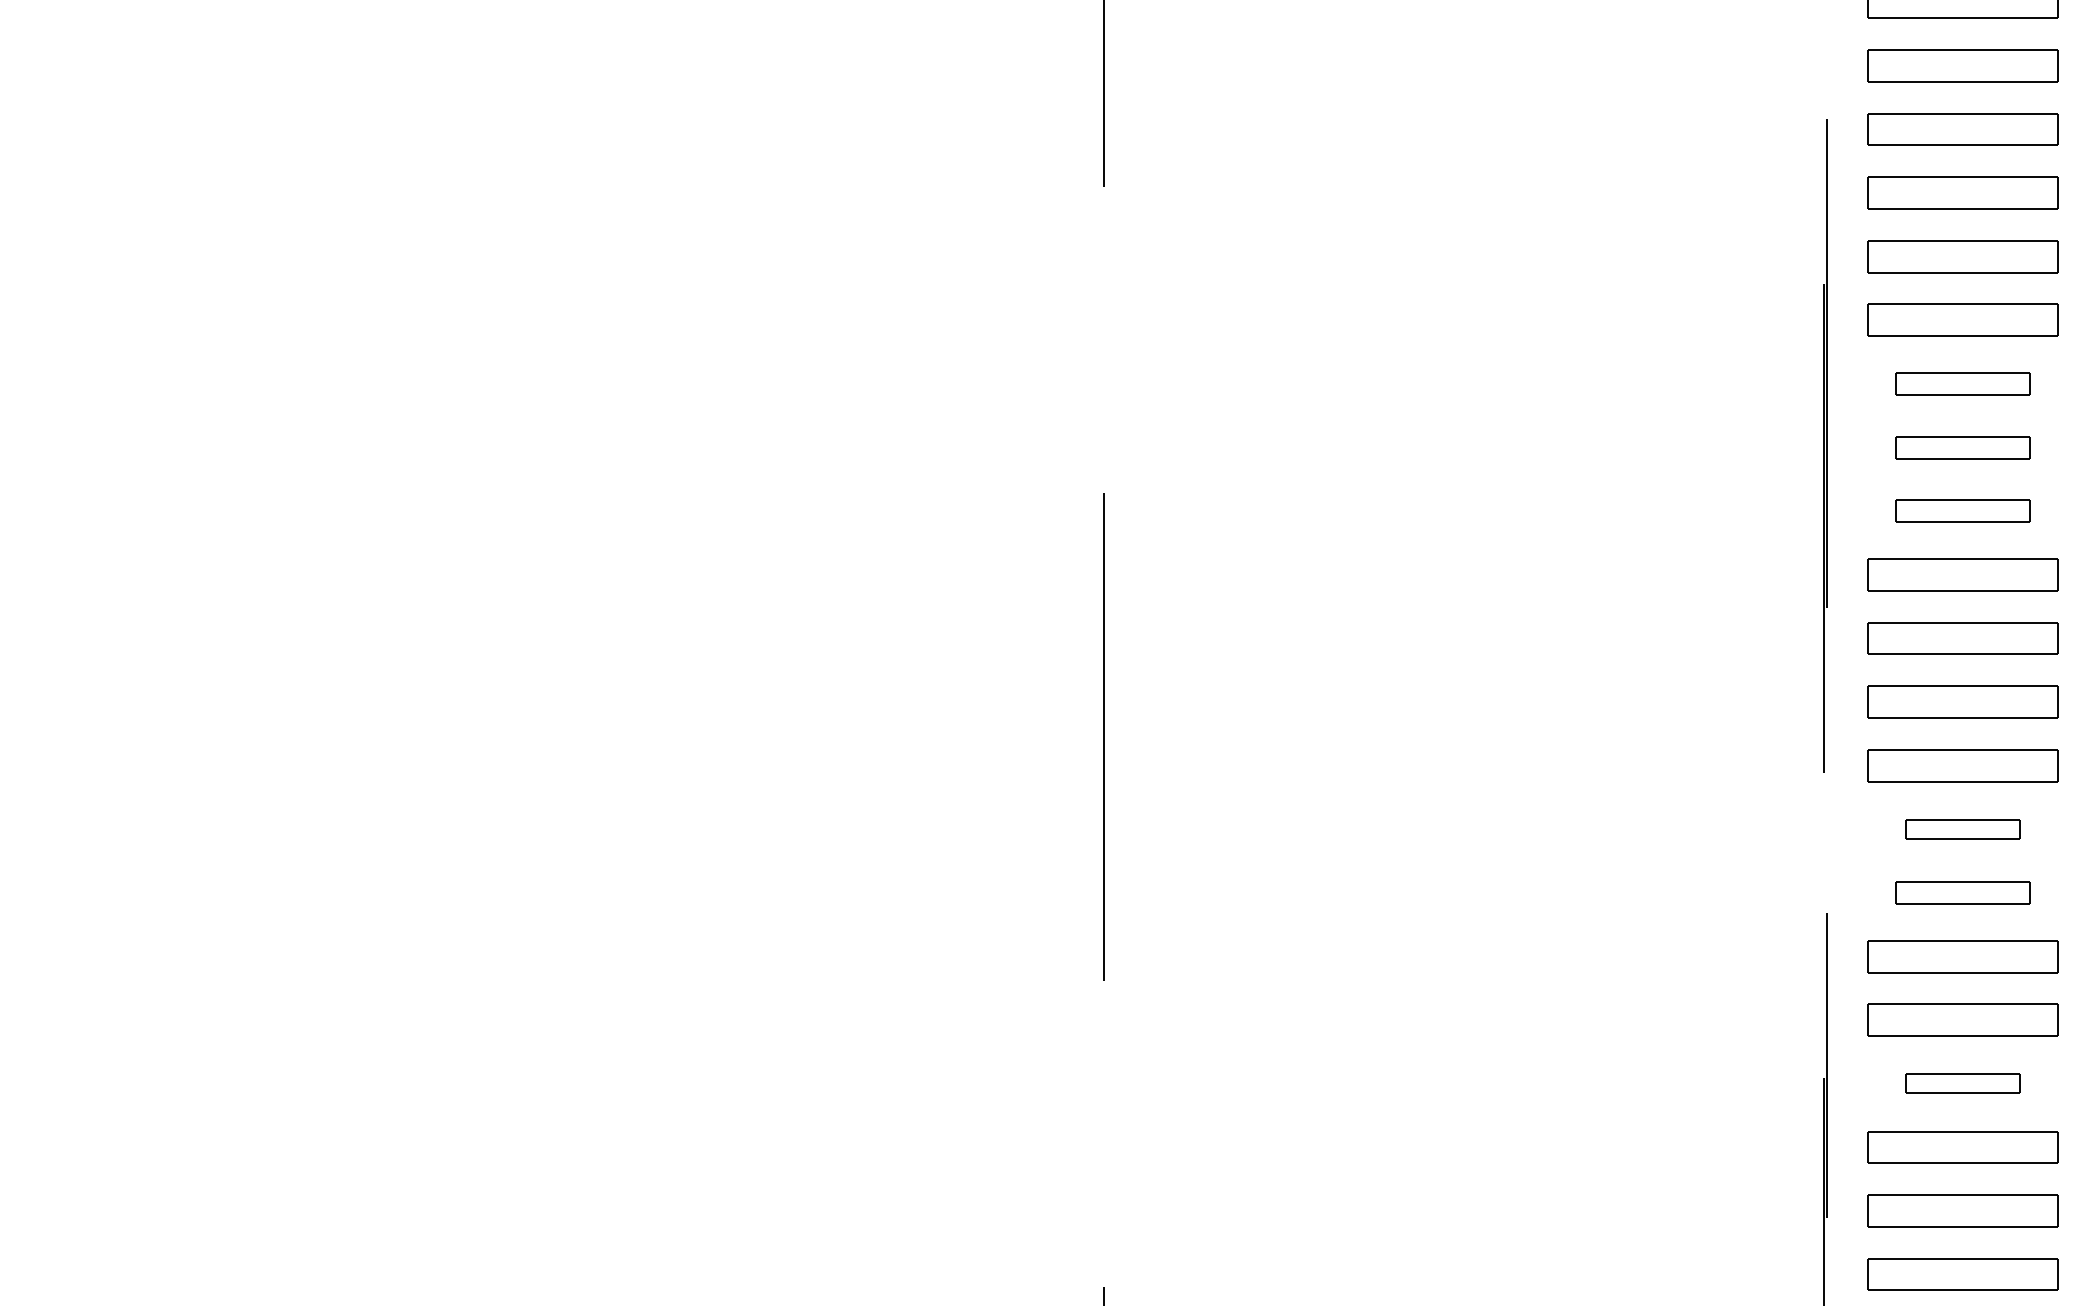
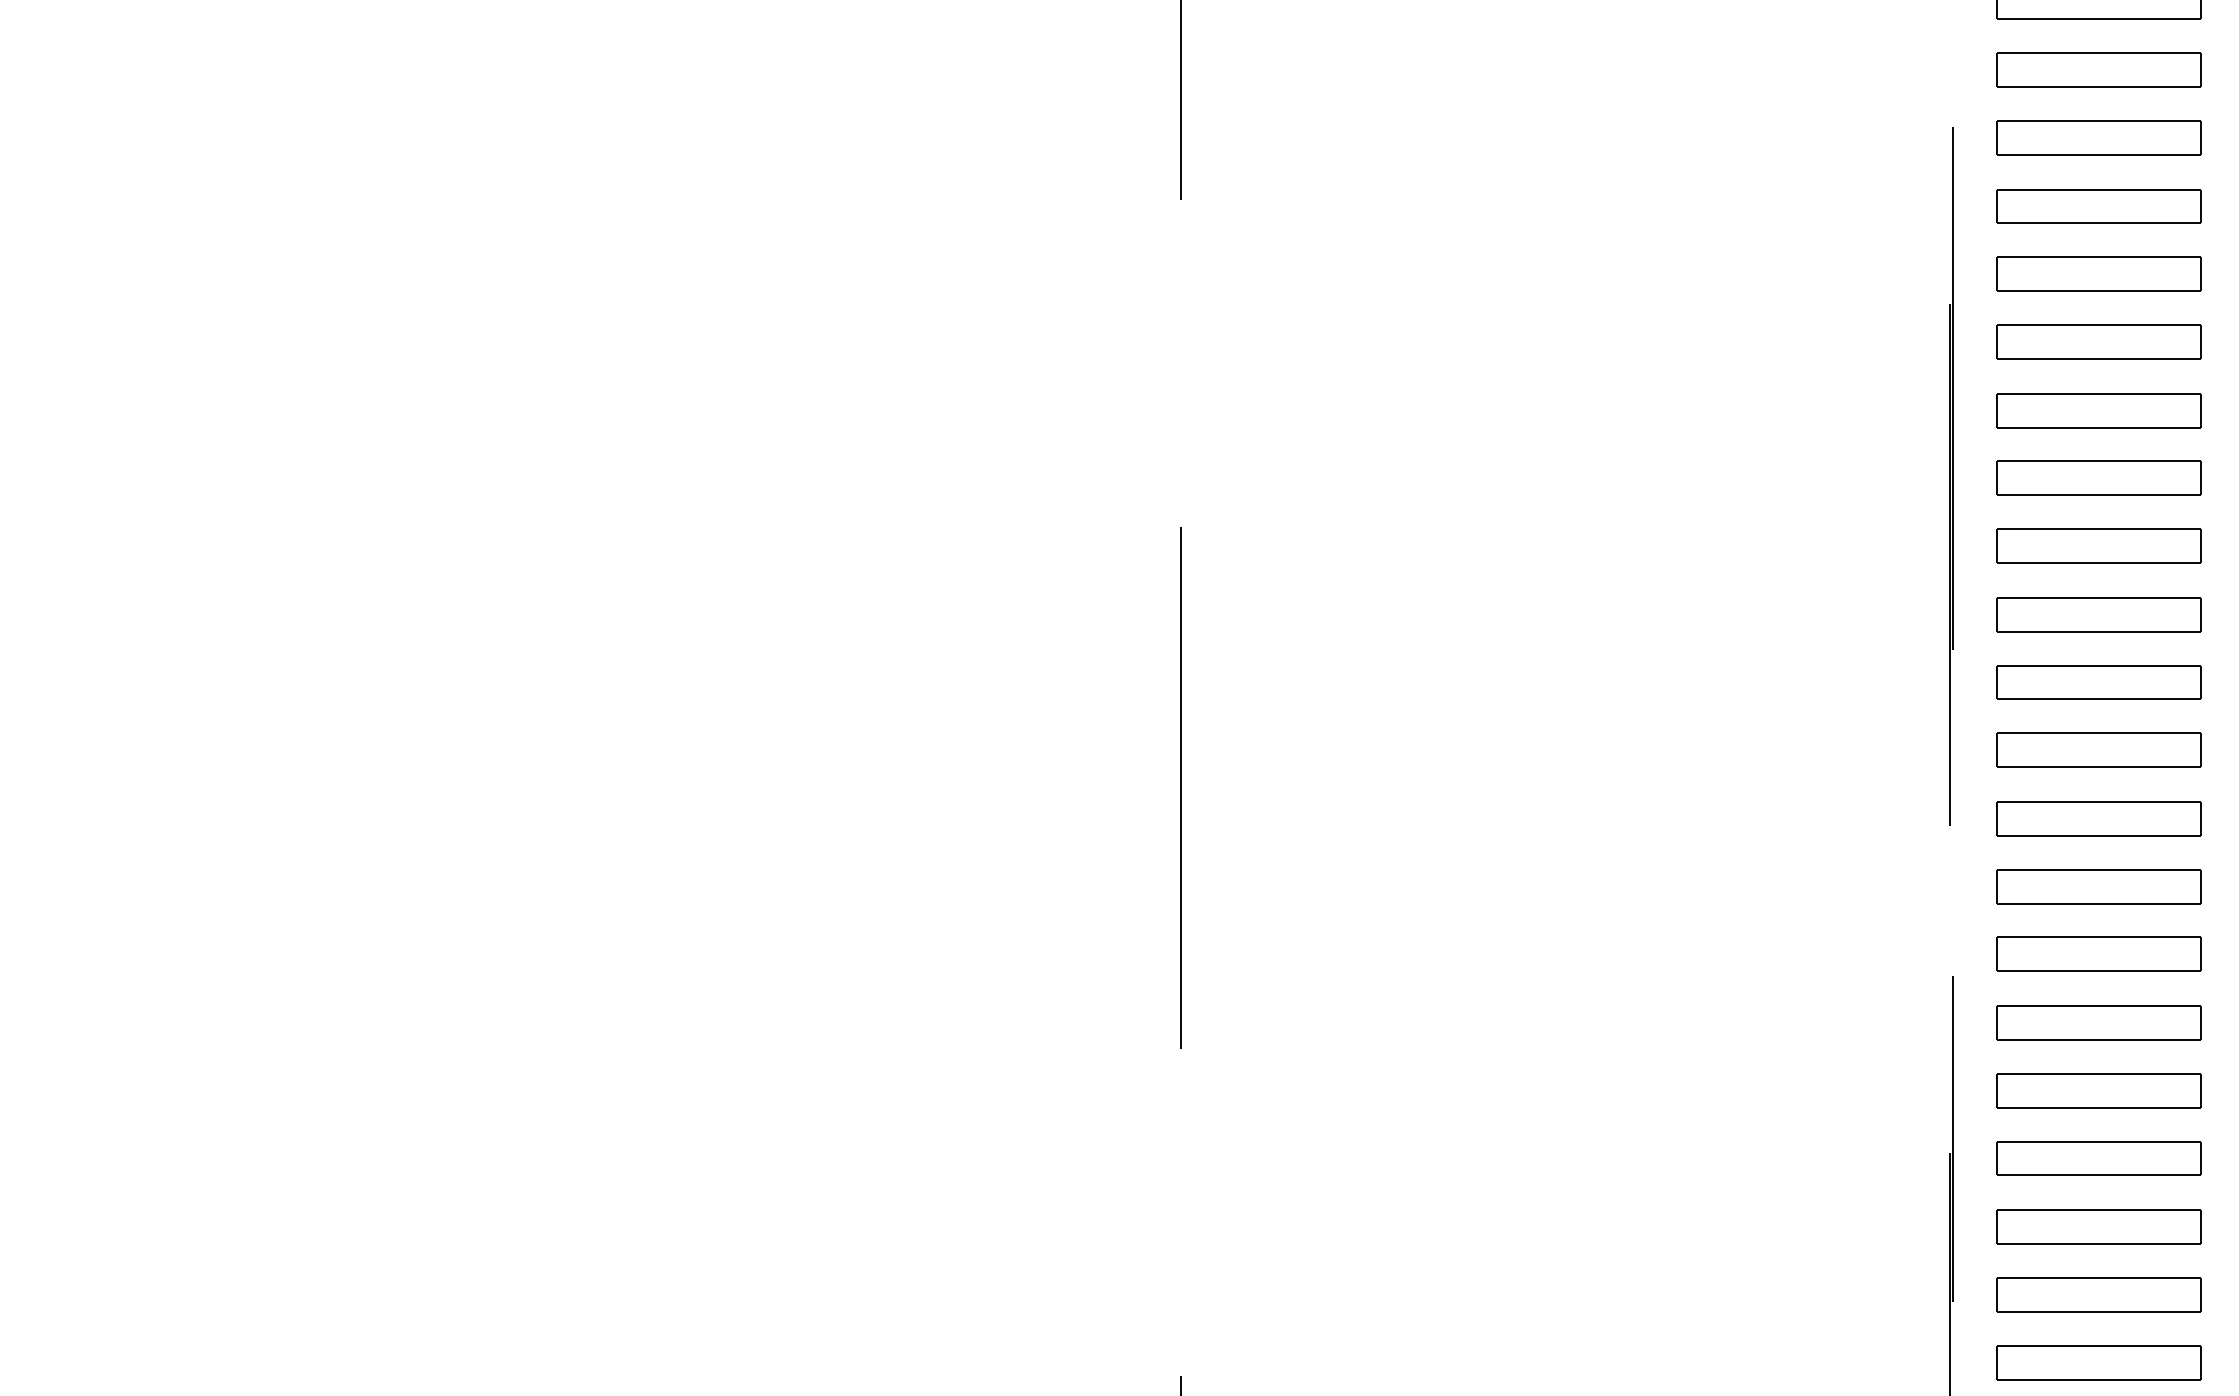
part: (1962, 383) -> (2098, 409), size x1.43
part: (1962, 447) -> (2098, 478), size x1.43
part: (1962, 510) -> (2098, 545), size x1.43
part: (1962, 828) -> (2098, 885), size x1.67
part: (1962, 892) -> (2098, 954), size x1.43
part: (1962, 1083) -> (2098, 1158), size x1.67

